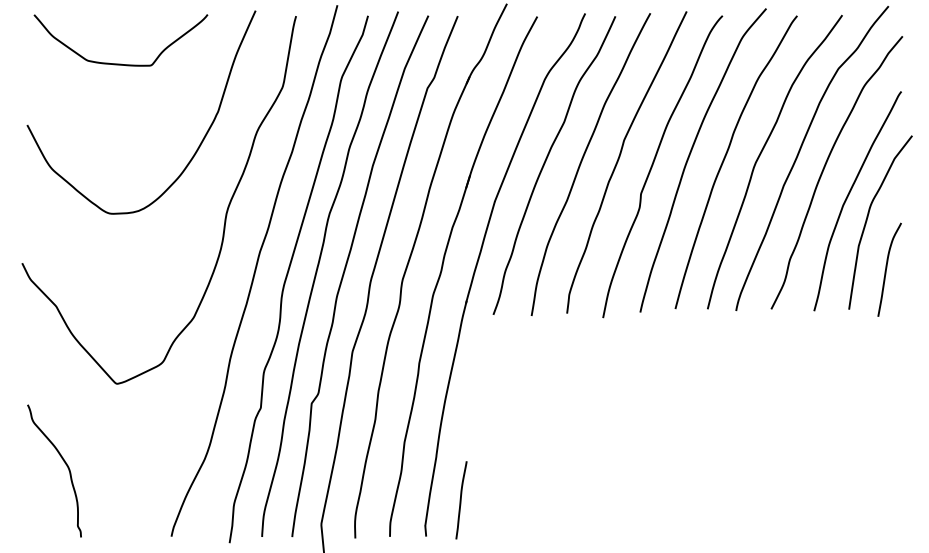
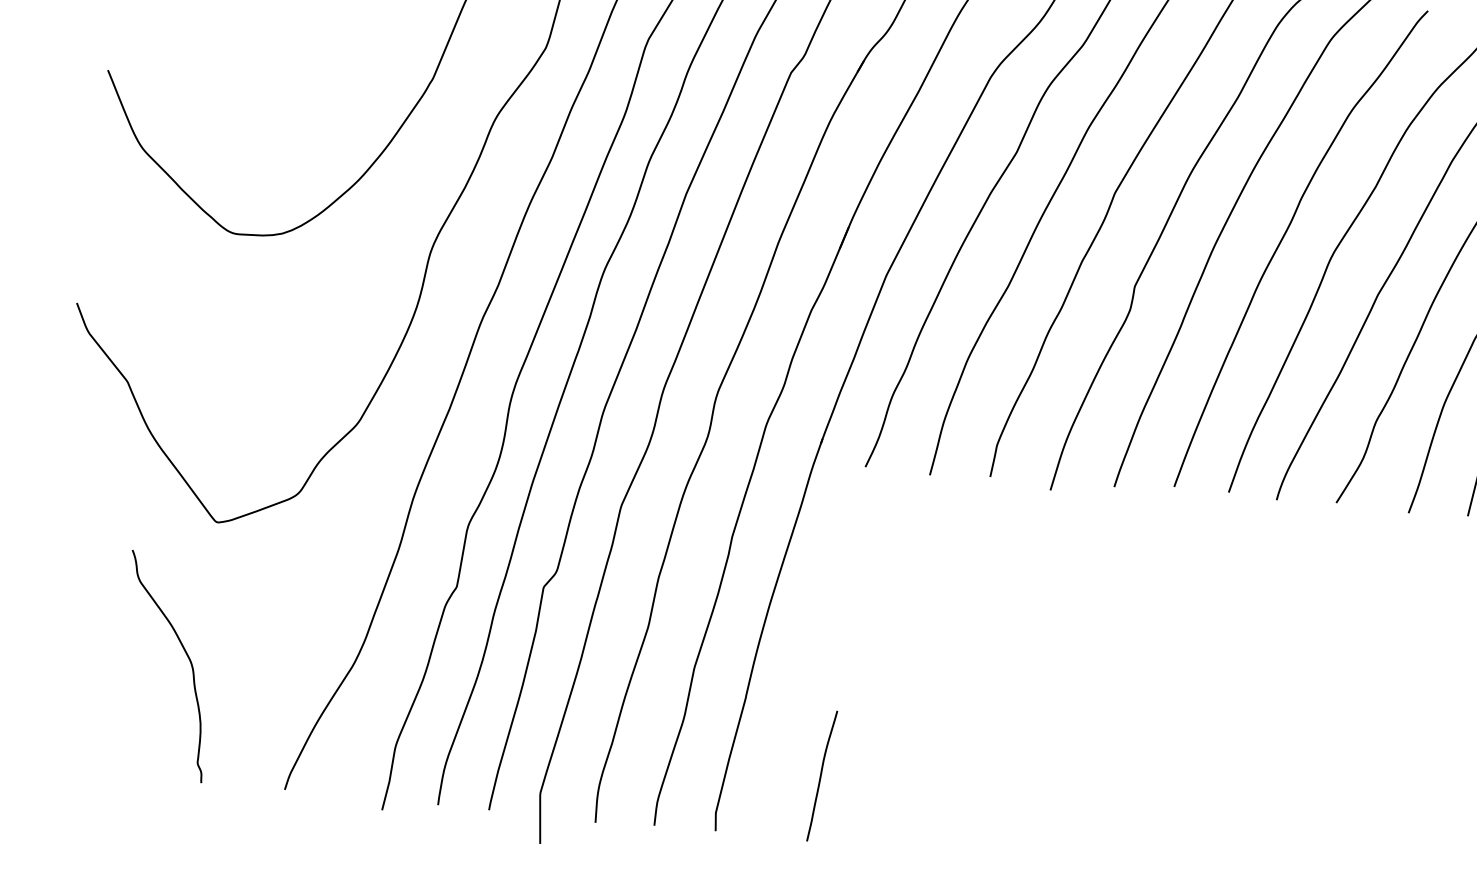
curve: (64, 463) -> (185, 655), moved
curve: (461, 500) -> (822, 776), moved

